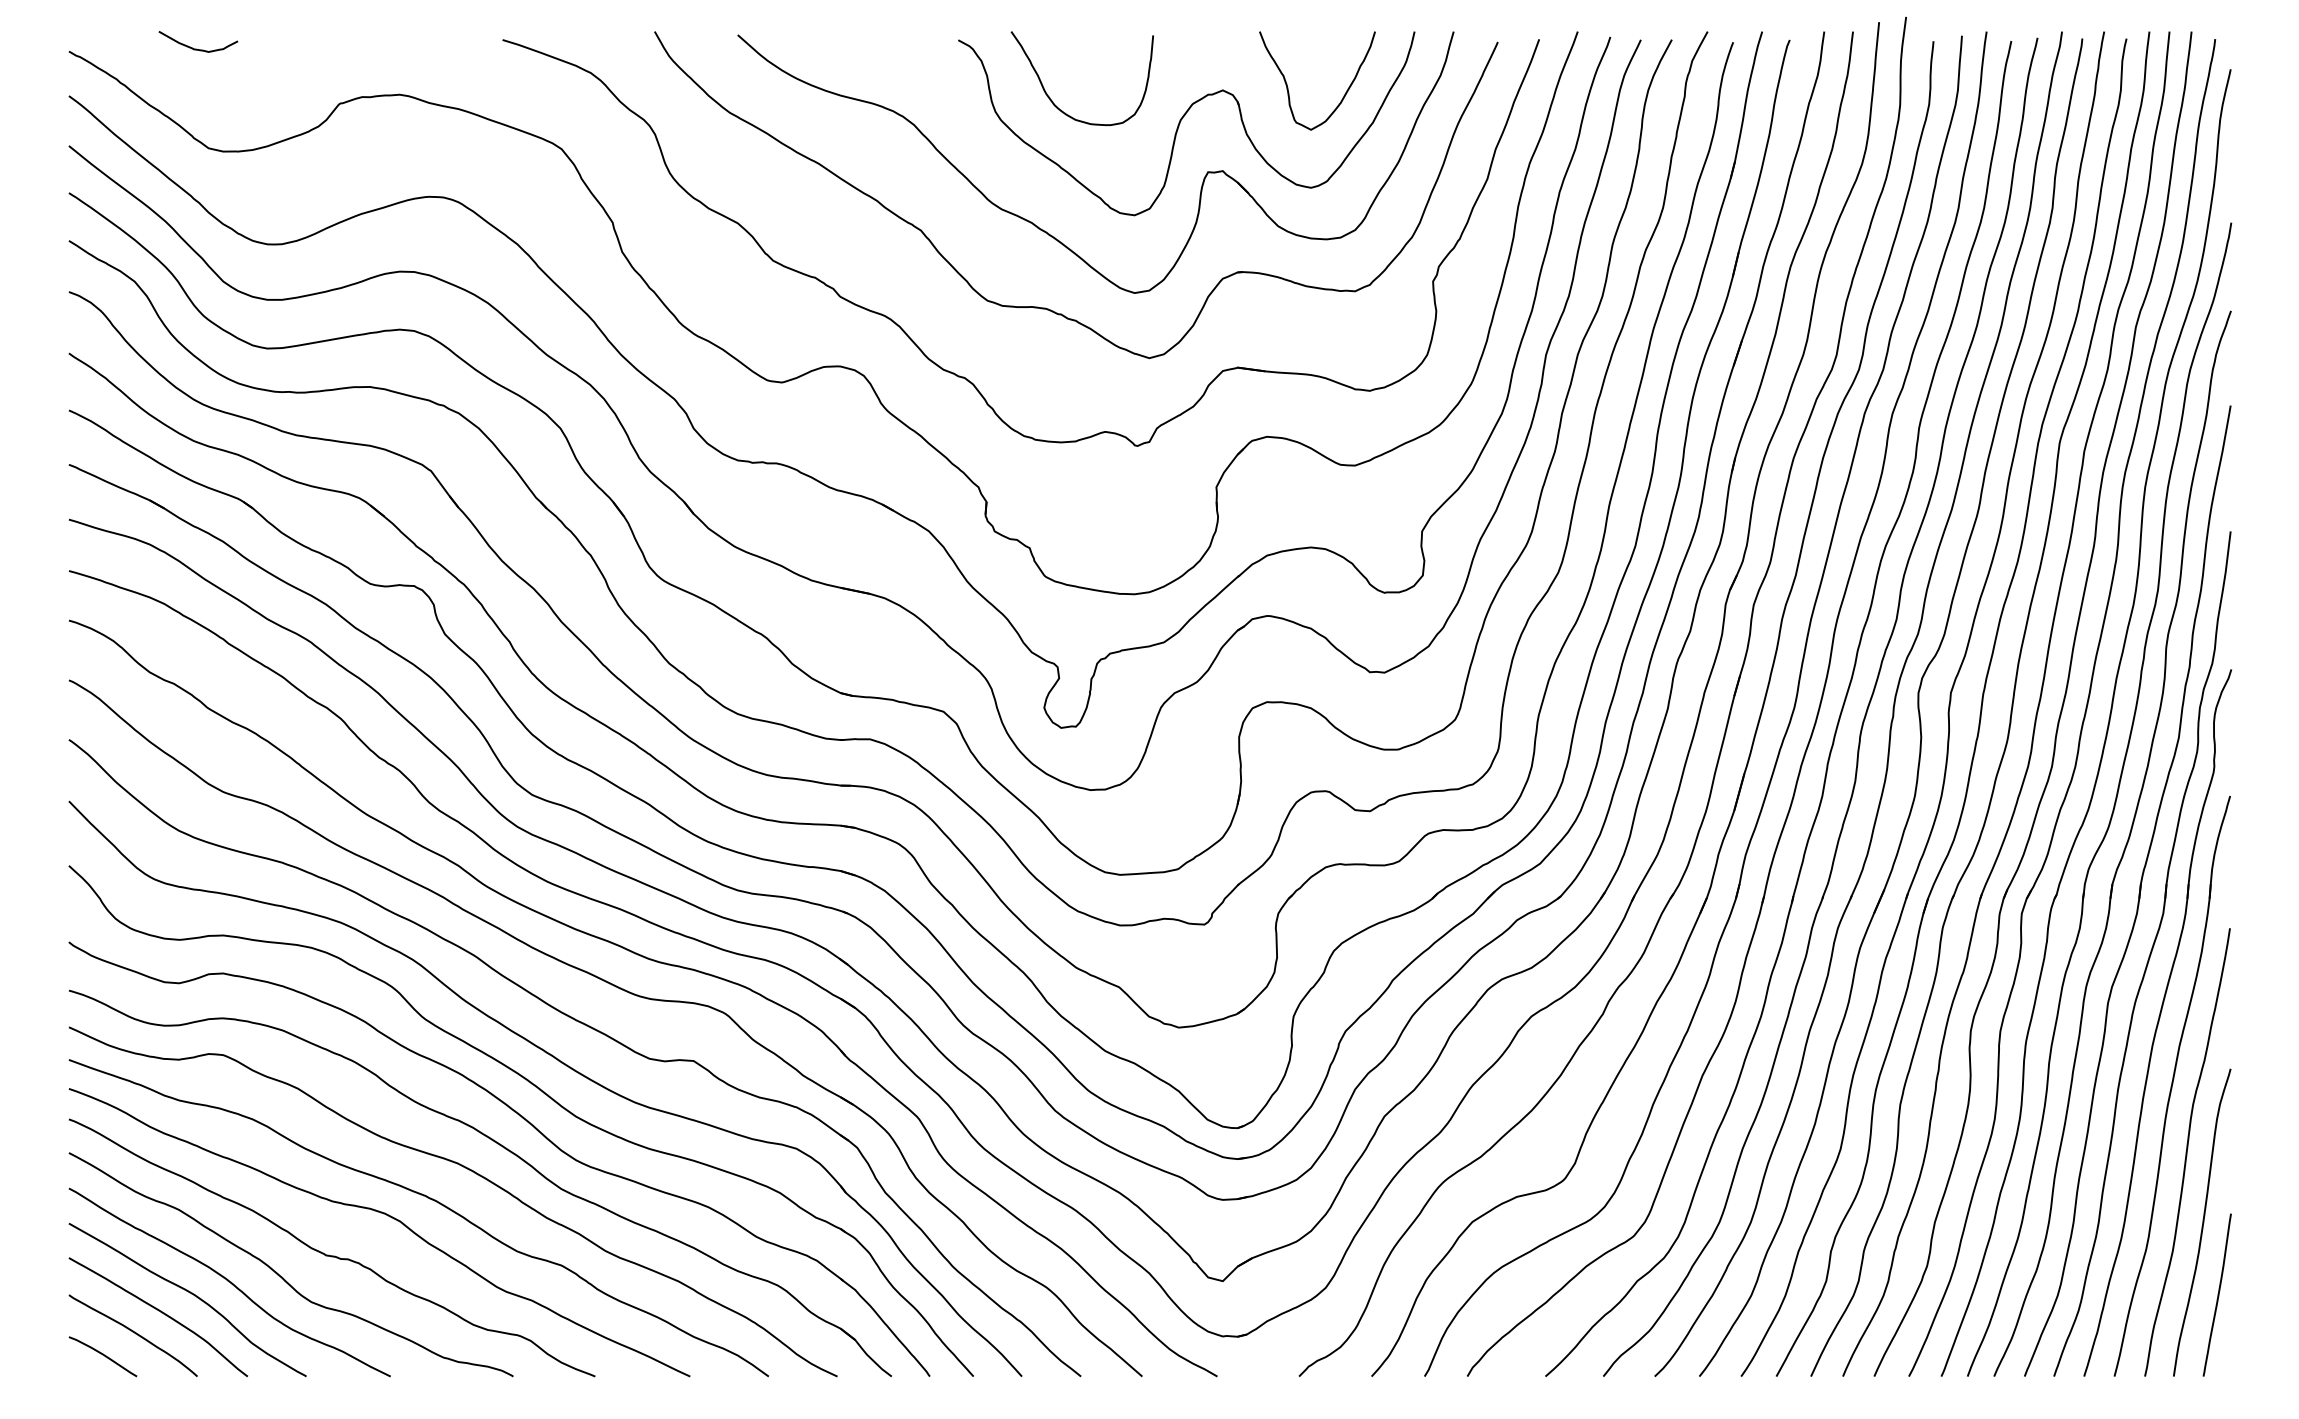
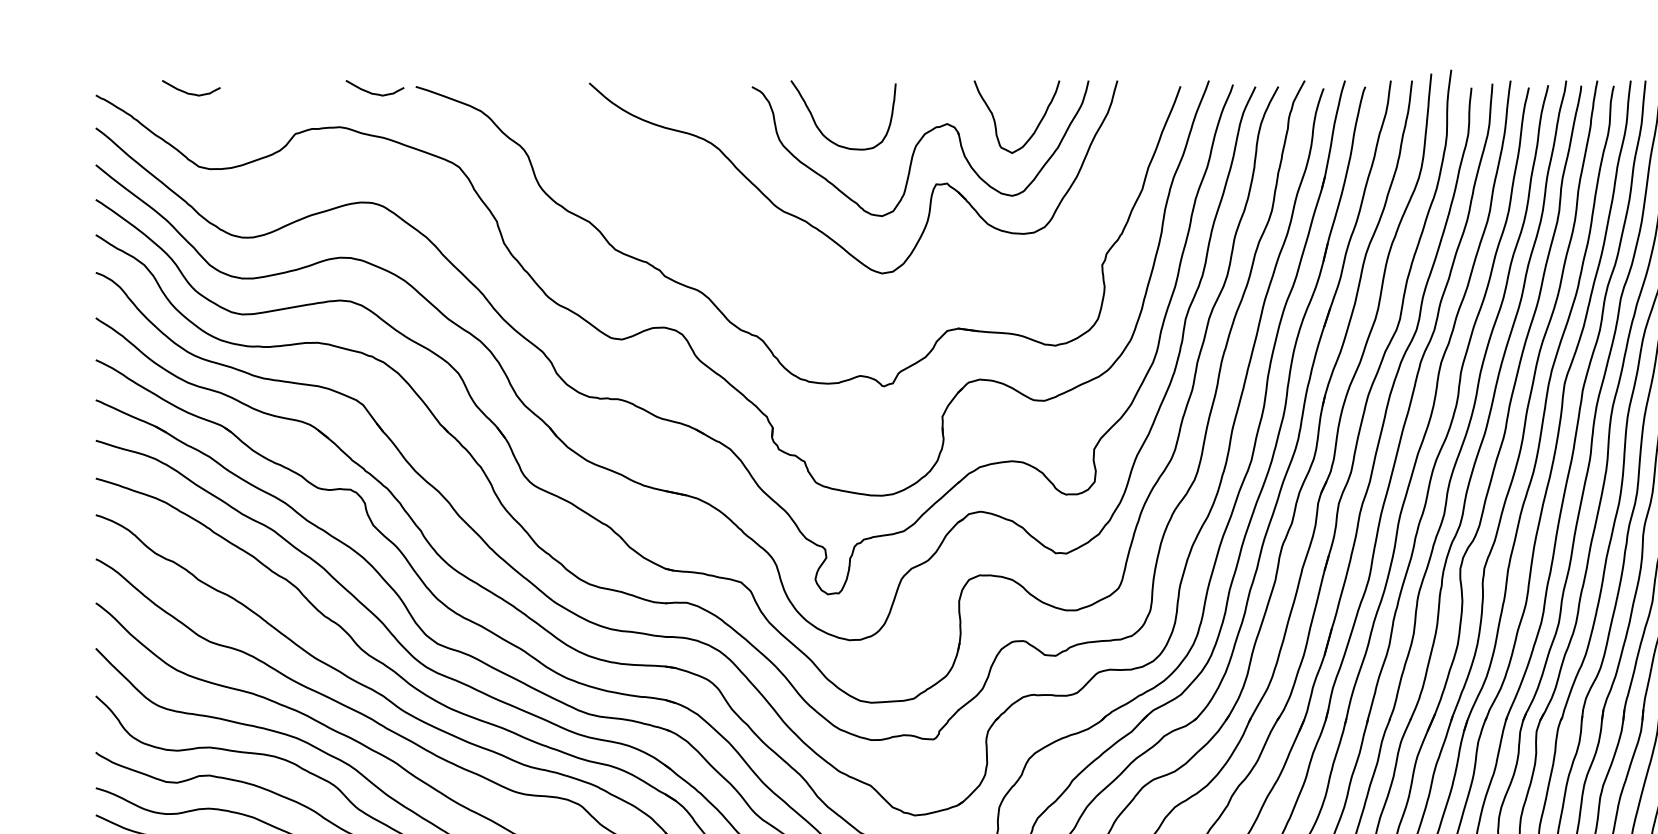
curve: (446, 48) -> (374, 93), added
part: (1045, 307) -> (816, 284), removed

